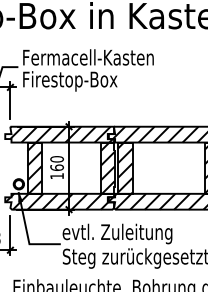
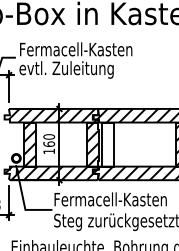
text: (77, 80) -> (66, 69), Firestop-Box -> evtl. Zuleitung
hatch: (124, 168) -> (107, 144), removed
text: (128, 233) -> (110, 200), evtl. Zuleitung -> Fermacell-Kasten

